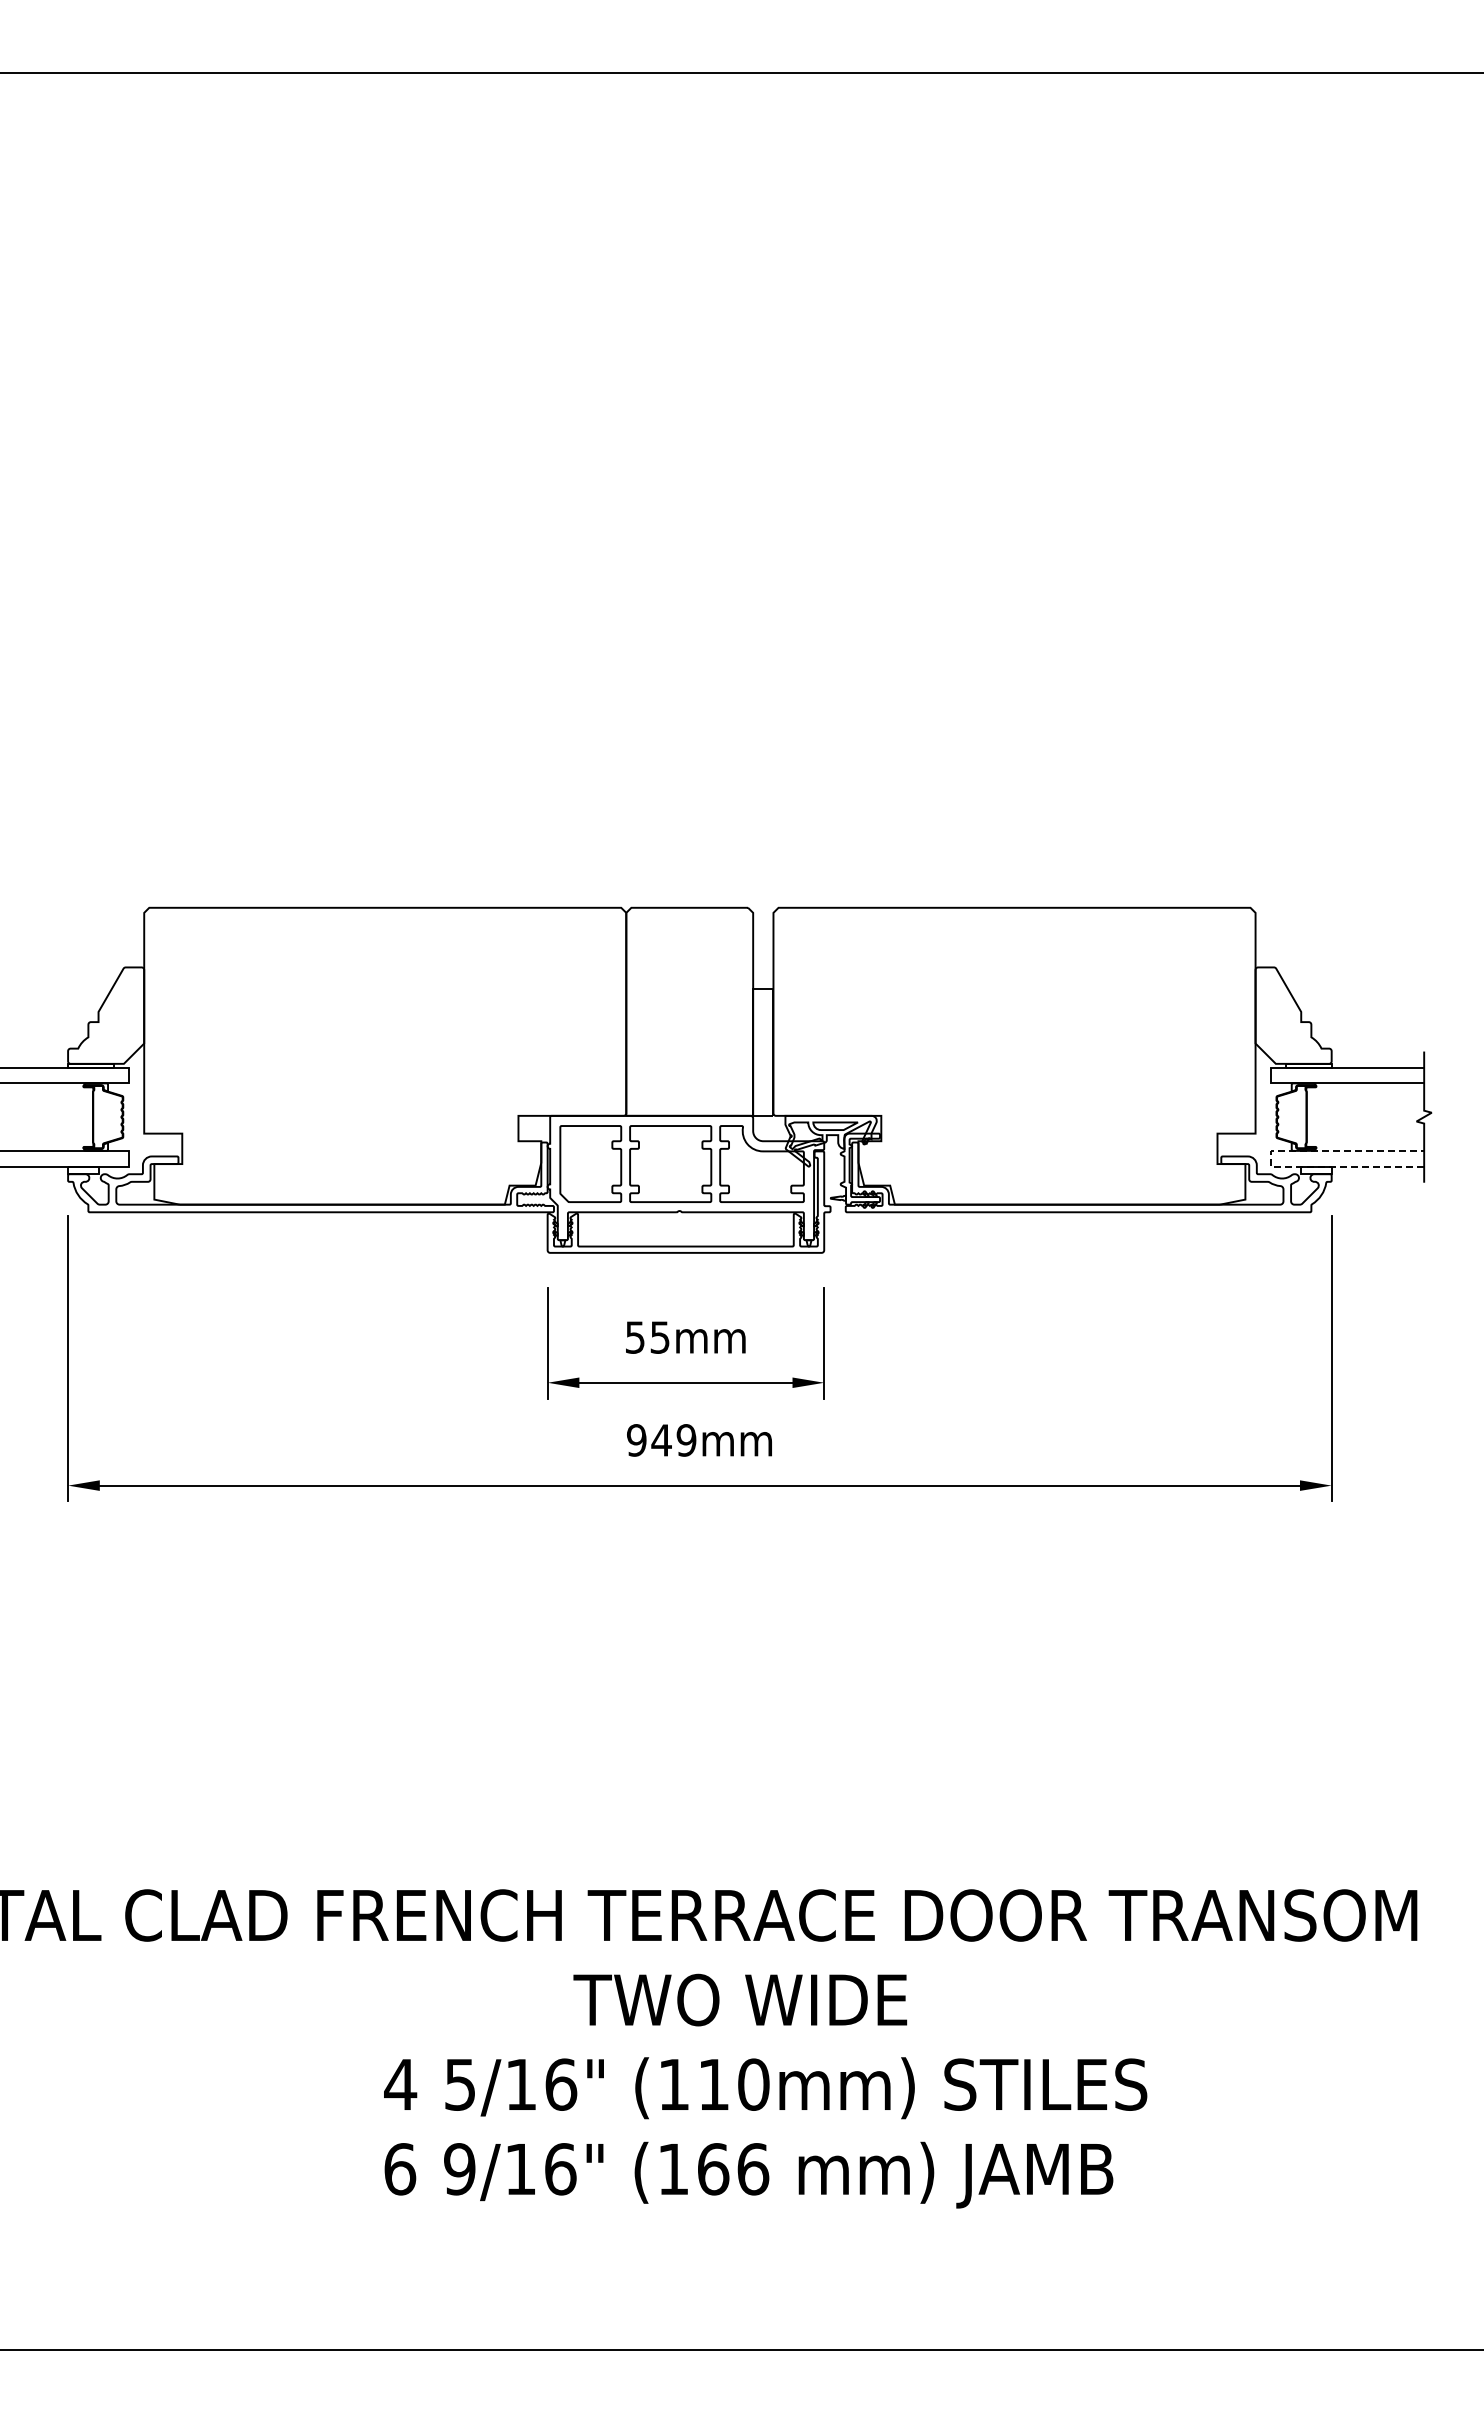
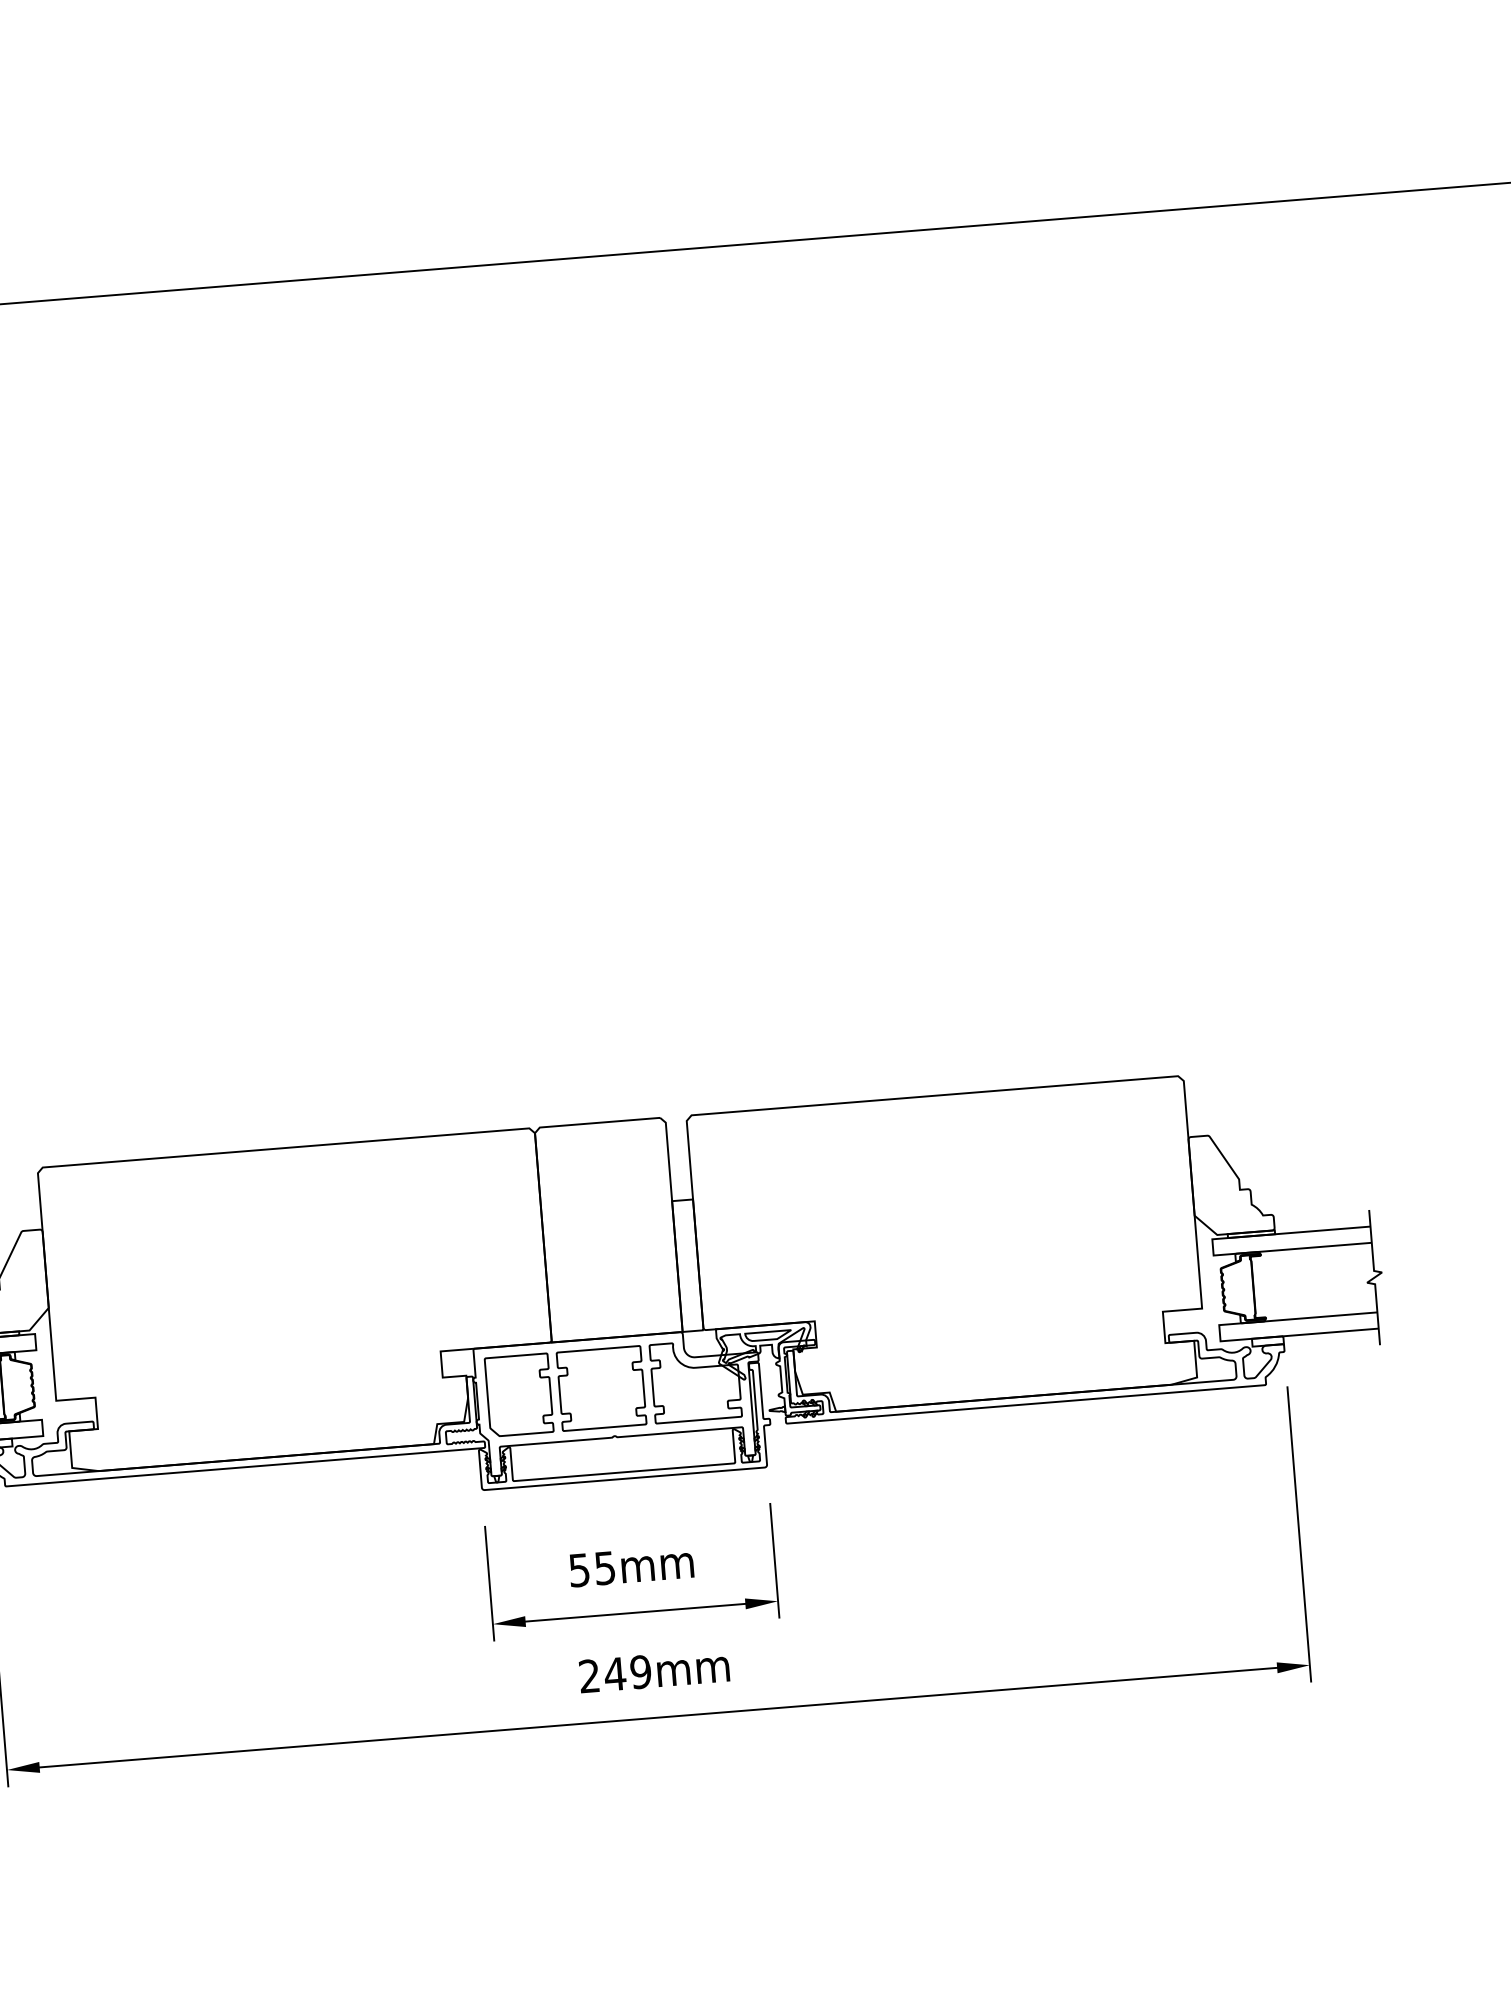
line: (1270, 1158) -> (1219, 1333), dashed -> solid
text: (636, 1440) -> (589, 1676), 949mm -> 249mm

